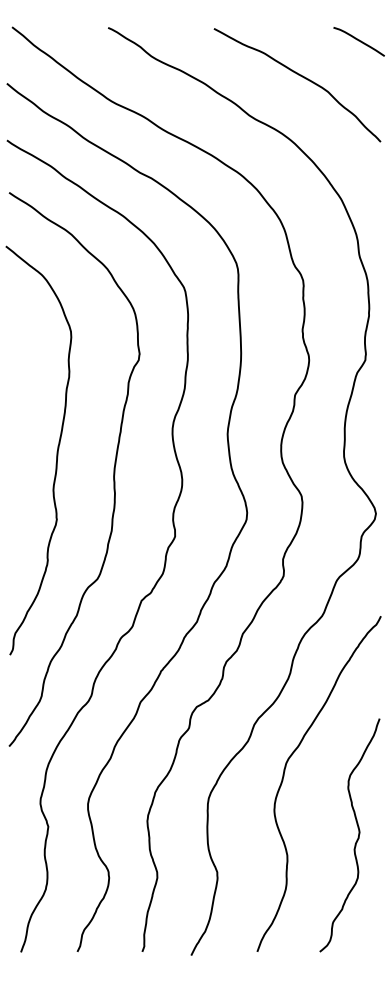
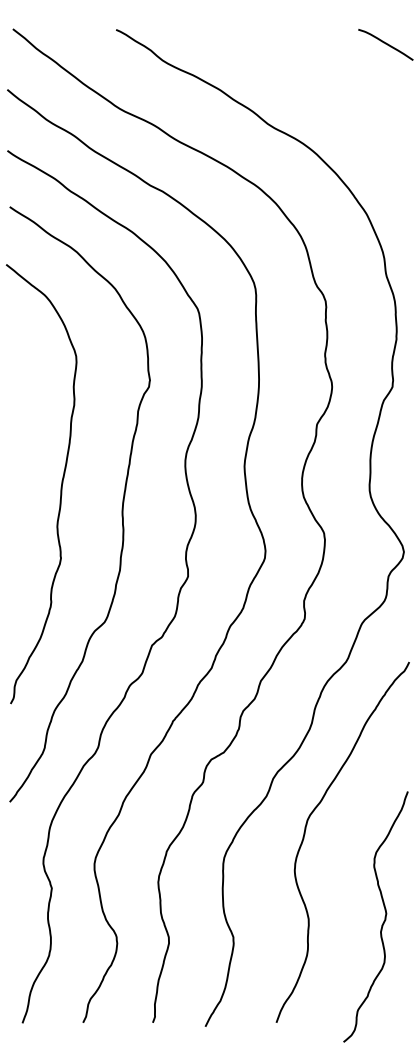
curve: (303, 78) -> (326, 84), removed
curve: (356, 839) -> (383, 921), moved

